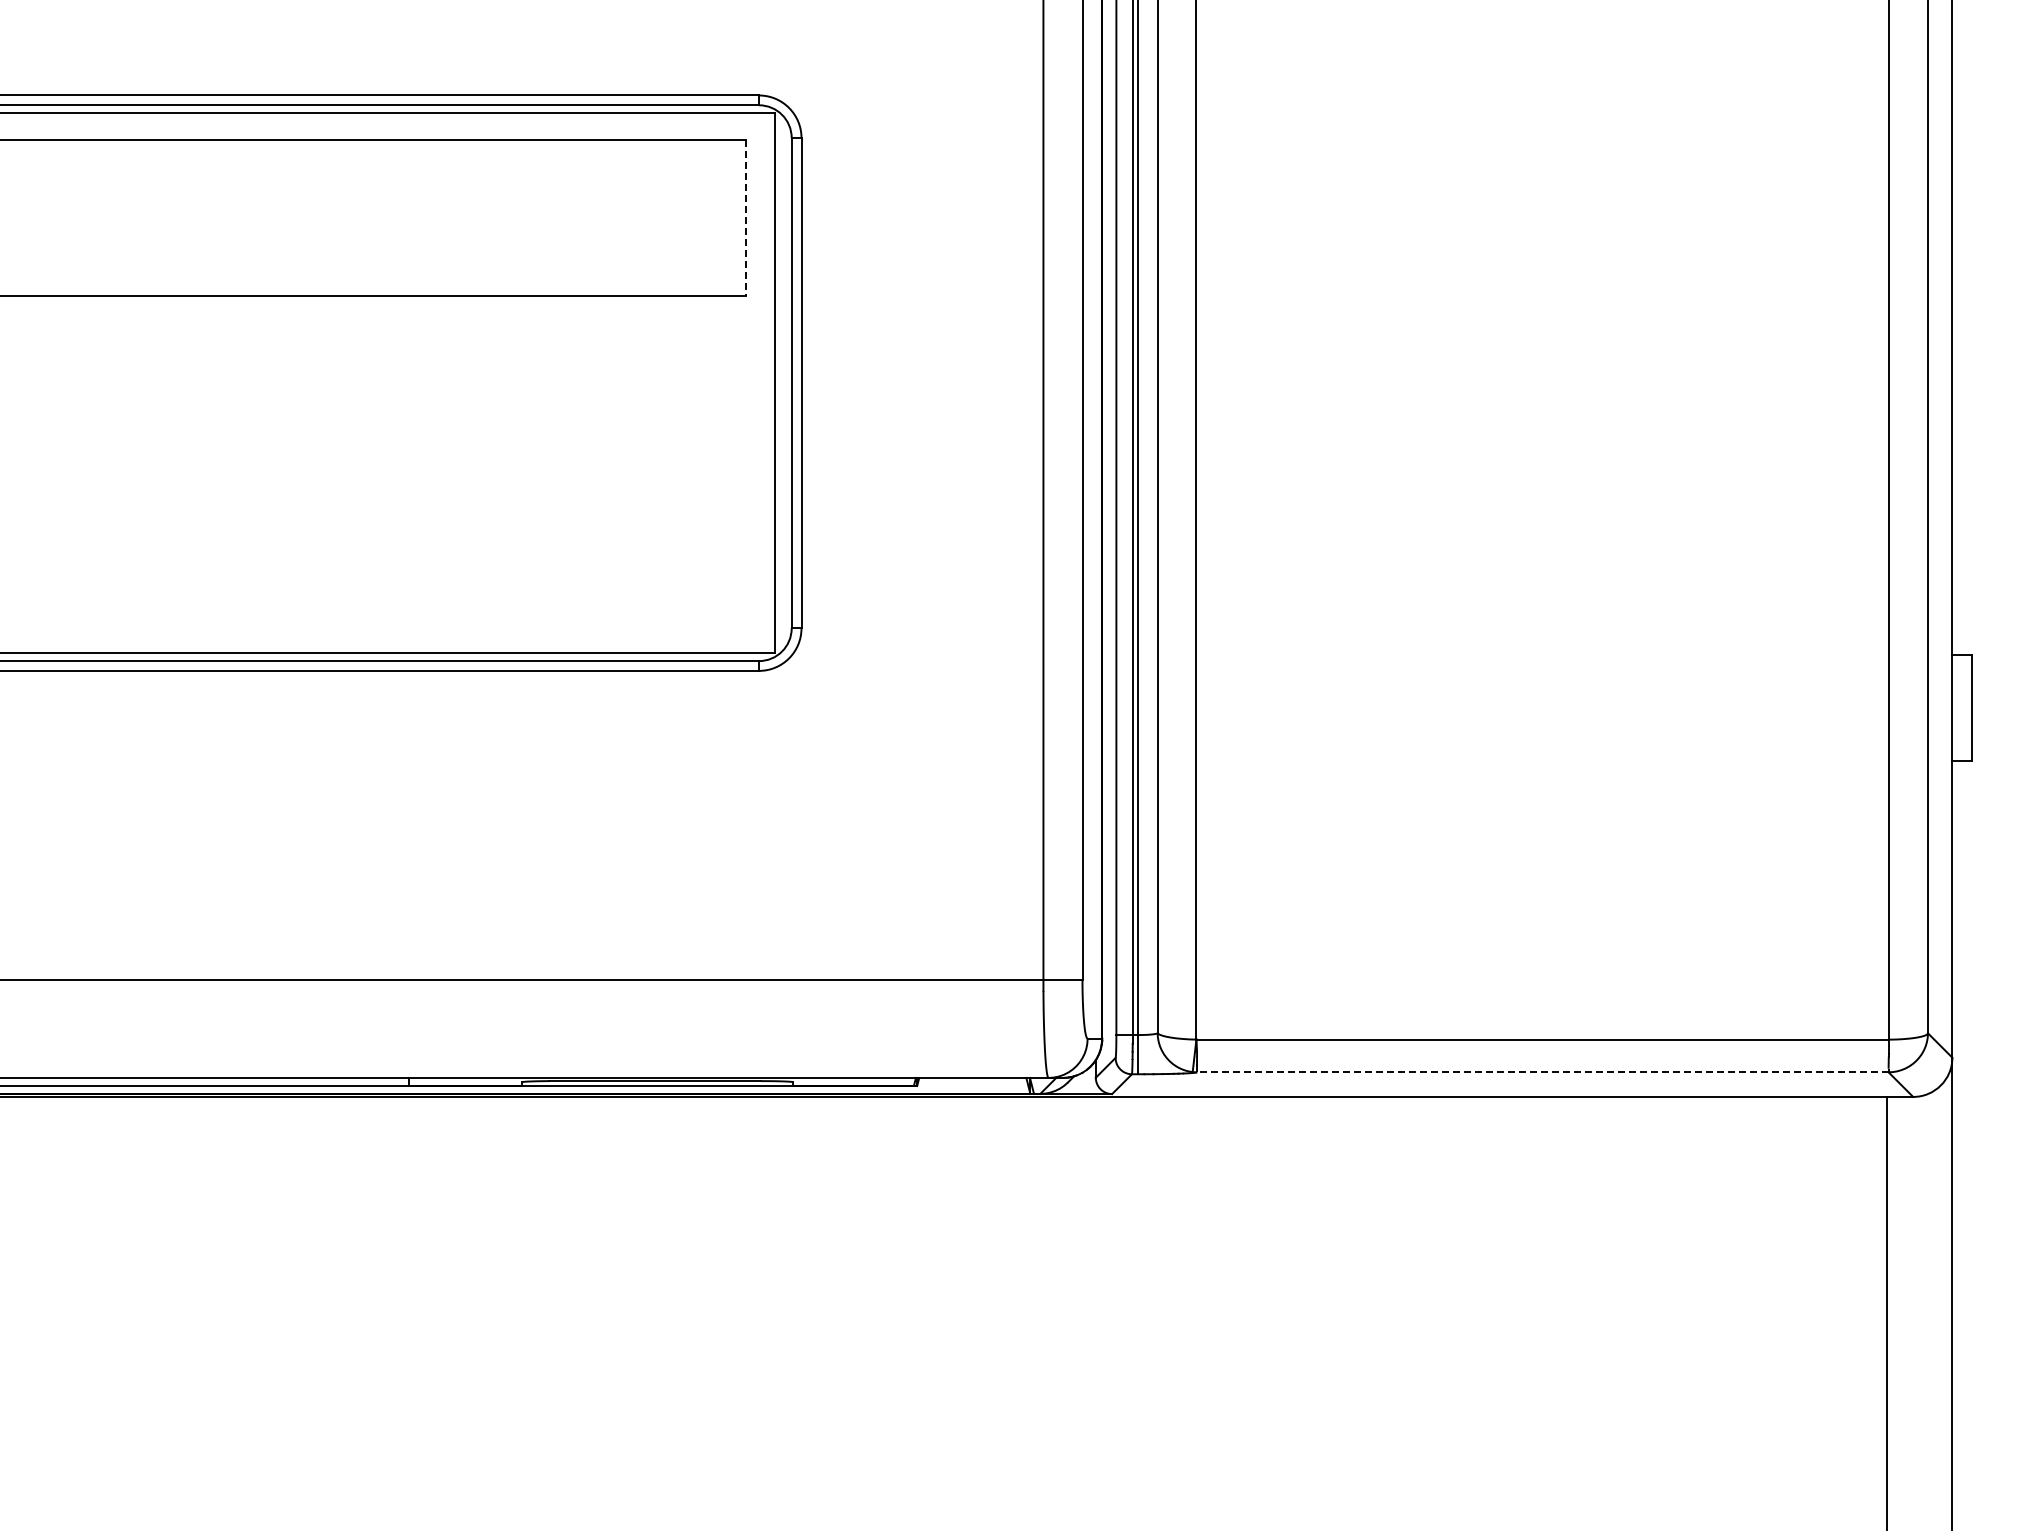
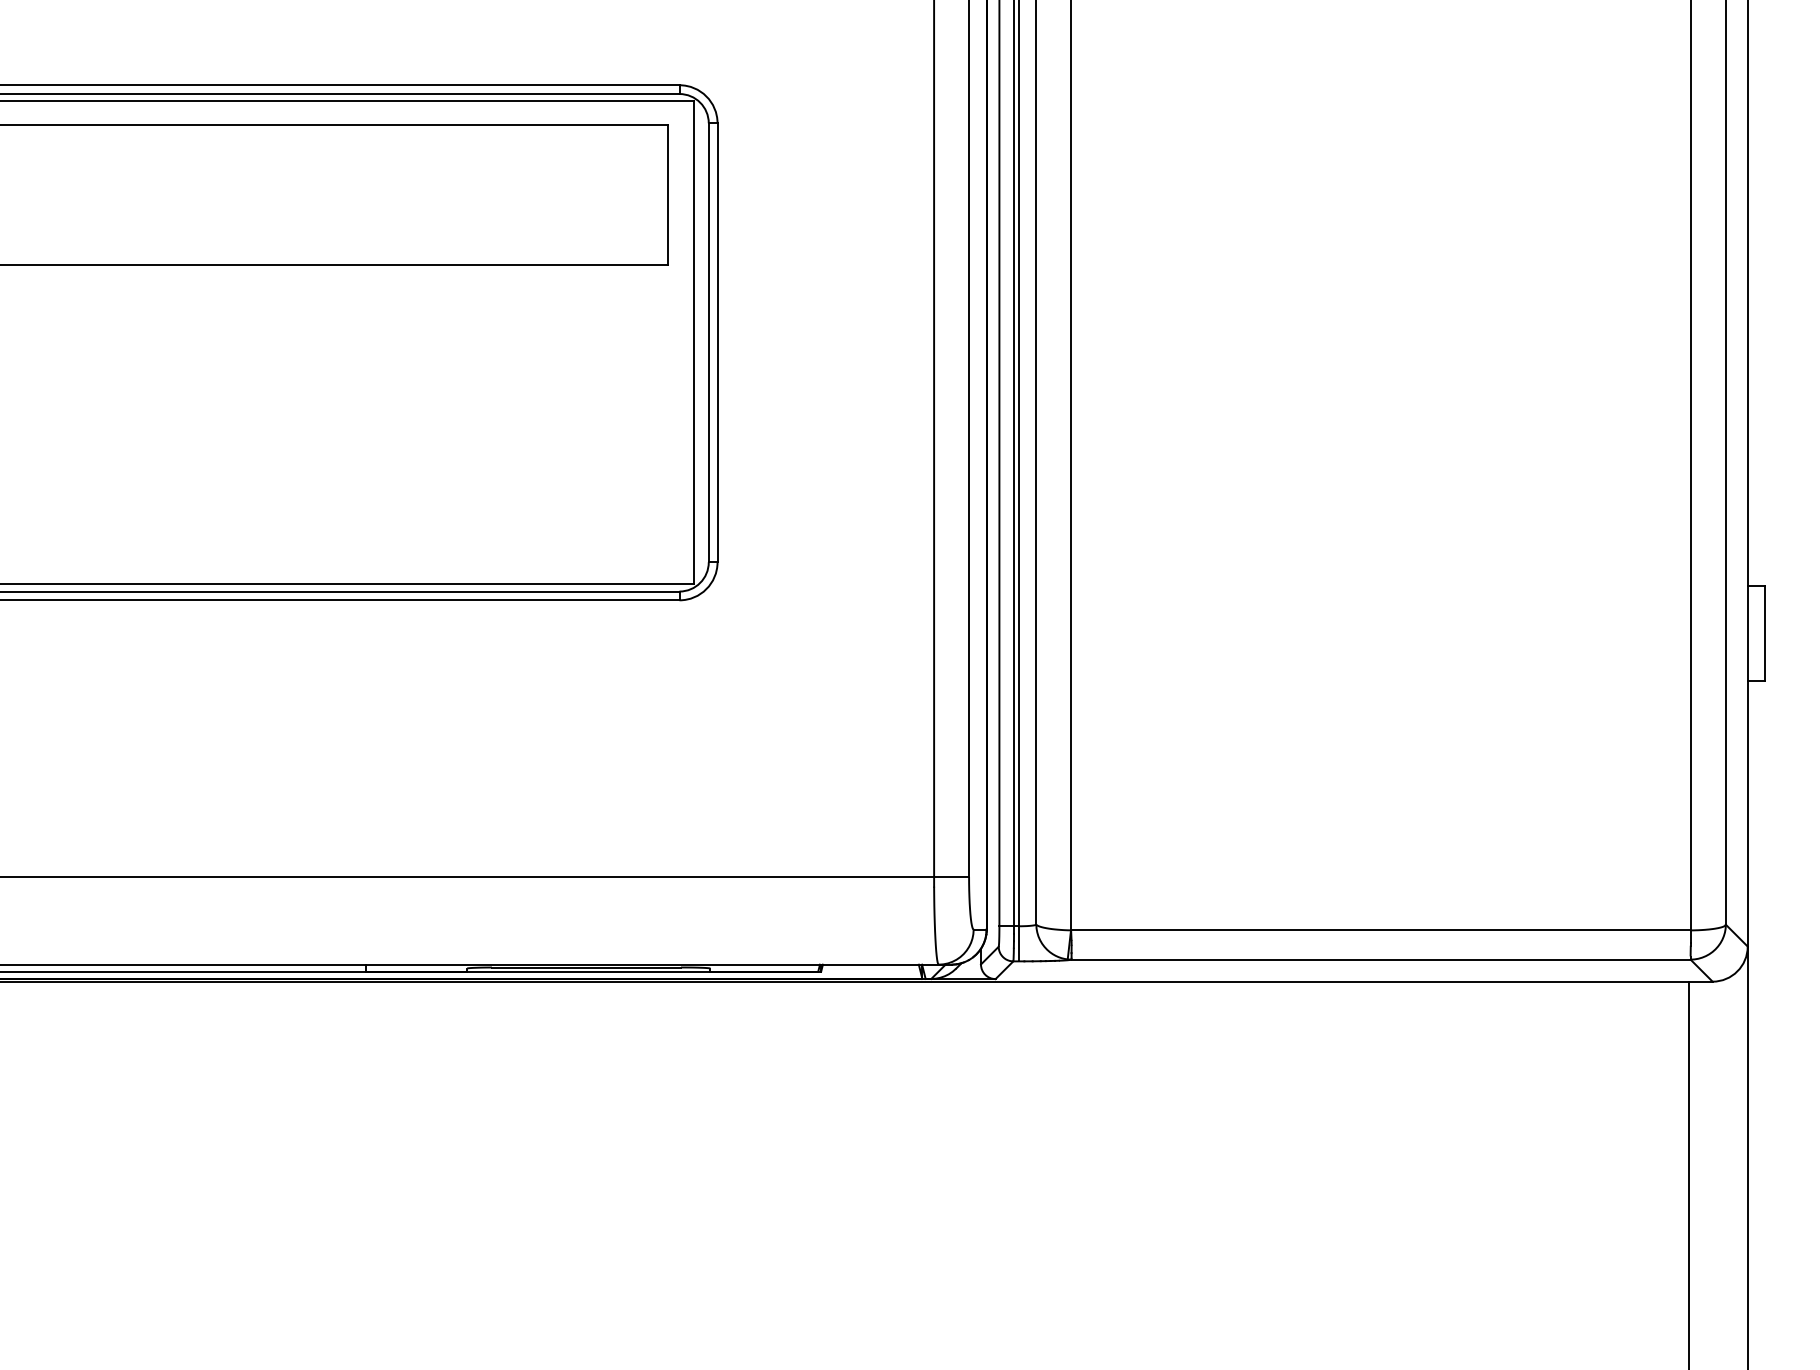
line: (746, 218) -> (668, 195), dashed -> solid
line: (1542, 1072) -> (1380, 959), dashed -> solid

